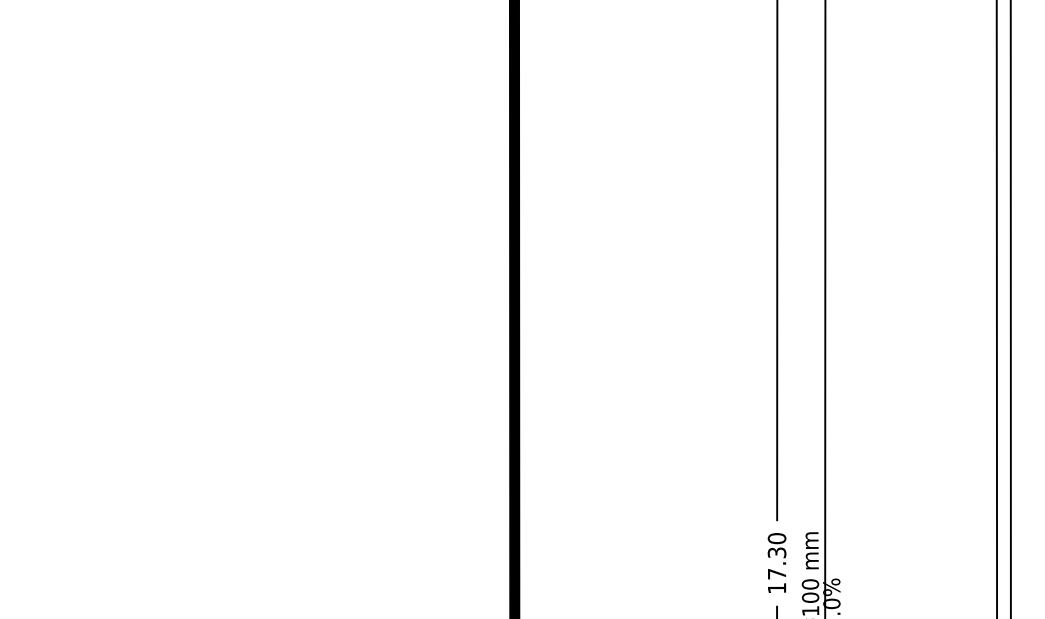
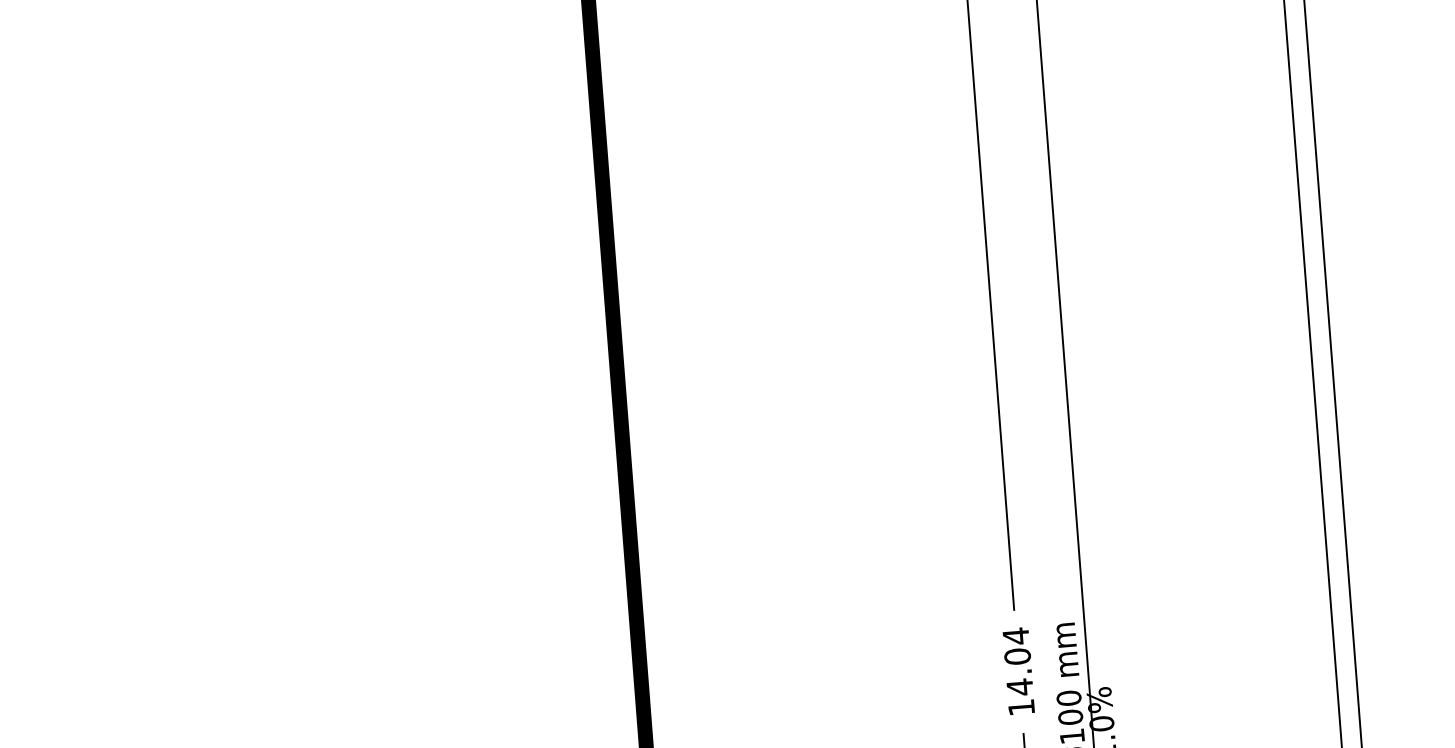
text: (776, 556) -> (1017, 661), 17.30 -> 14.04

